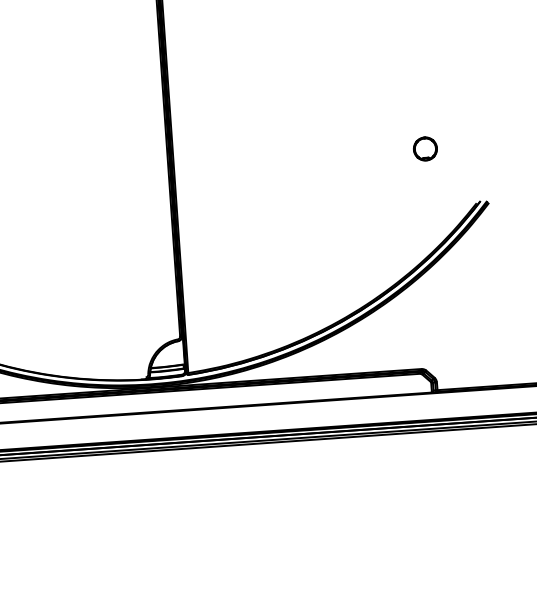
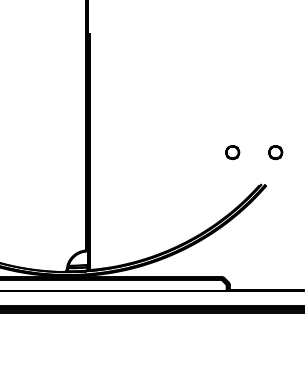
circle: (500, 143) -> (275, 152), added

